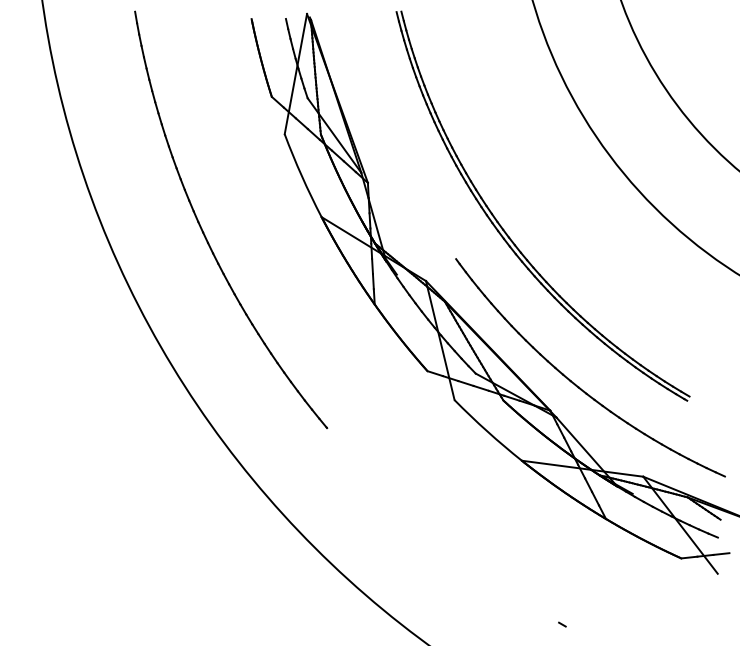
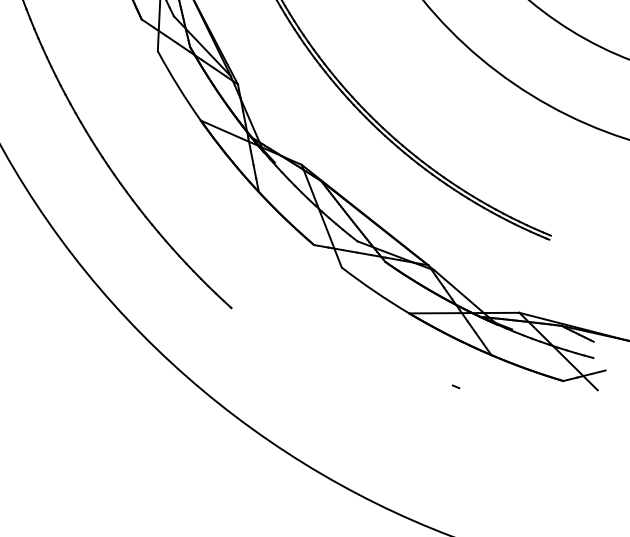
part: (574, 382) -> (446, 237), removed
line: (562, 624) -> (456, 386), moved

